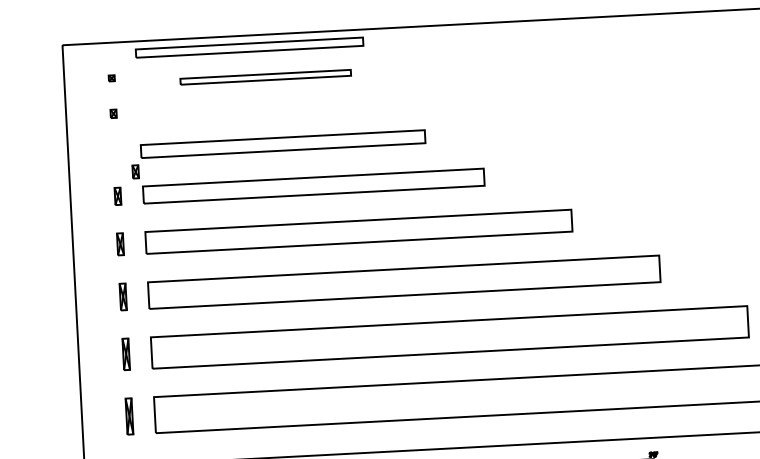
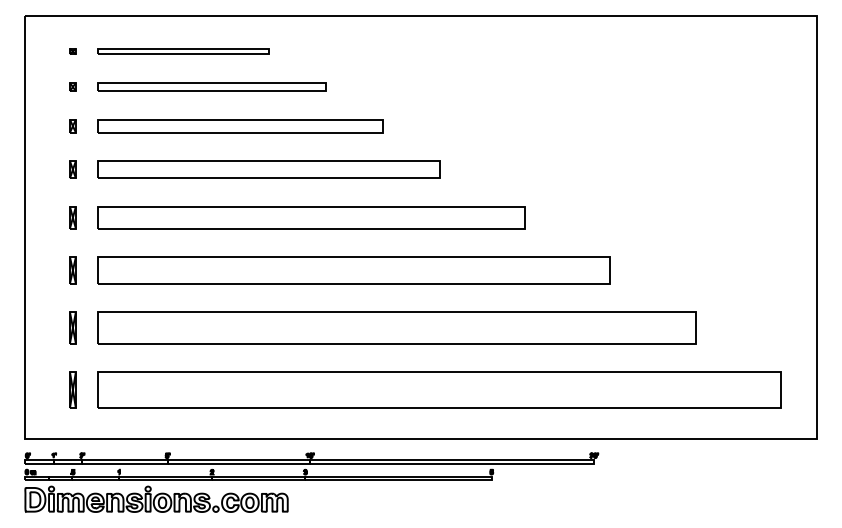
part: (248, 47) -> (211, 86), moved
part: (265, 77) -> (183, 51), moved
part: (135, 172) -> (72, 126), moved

